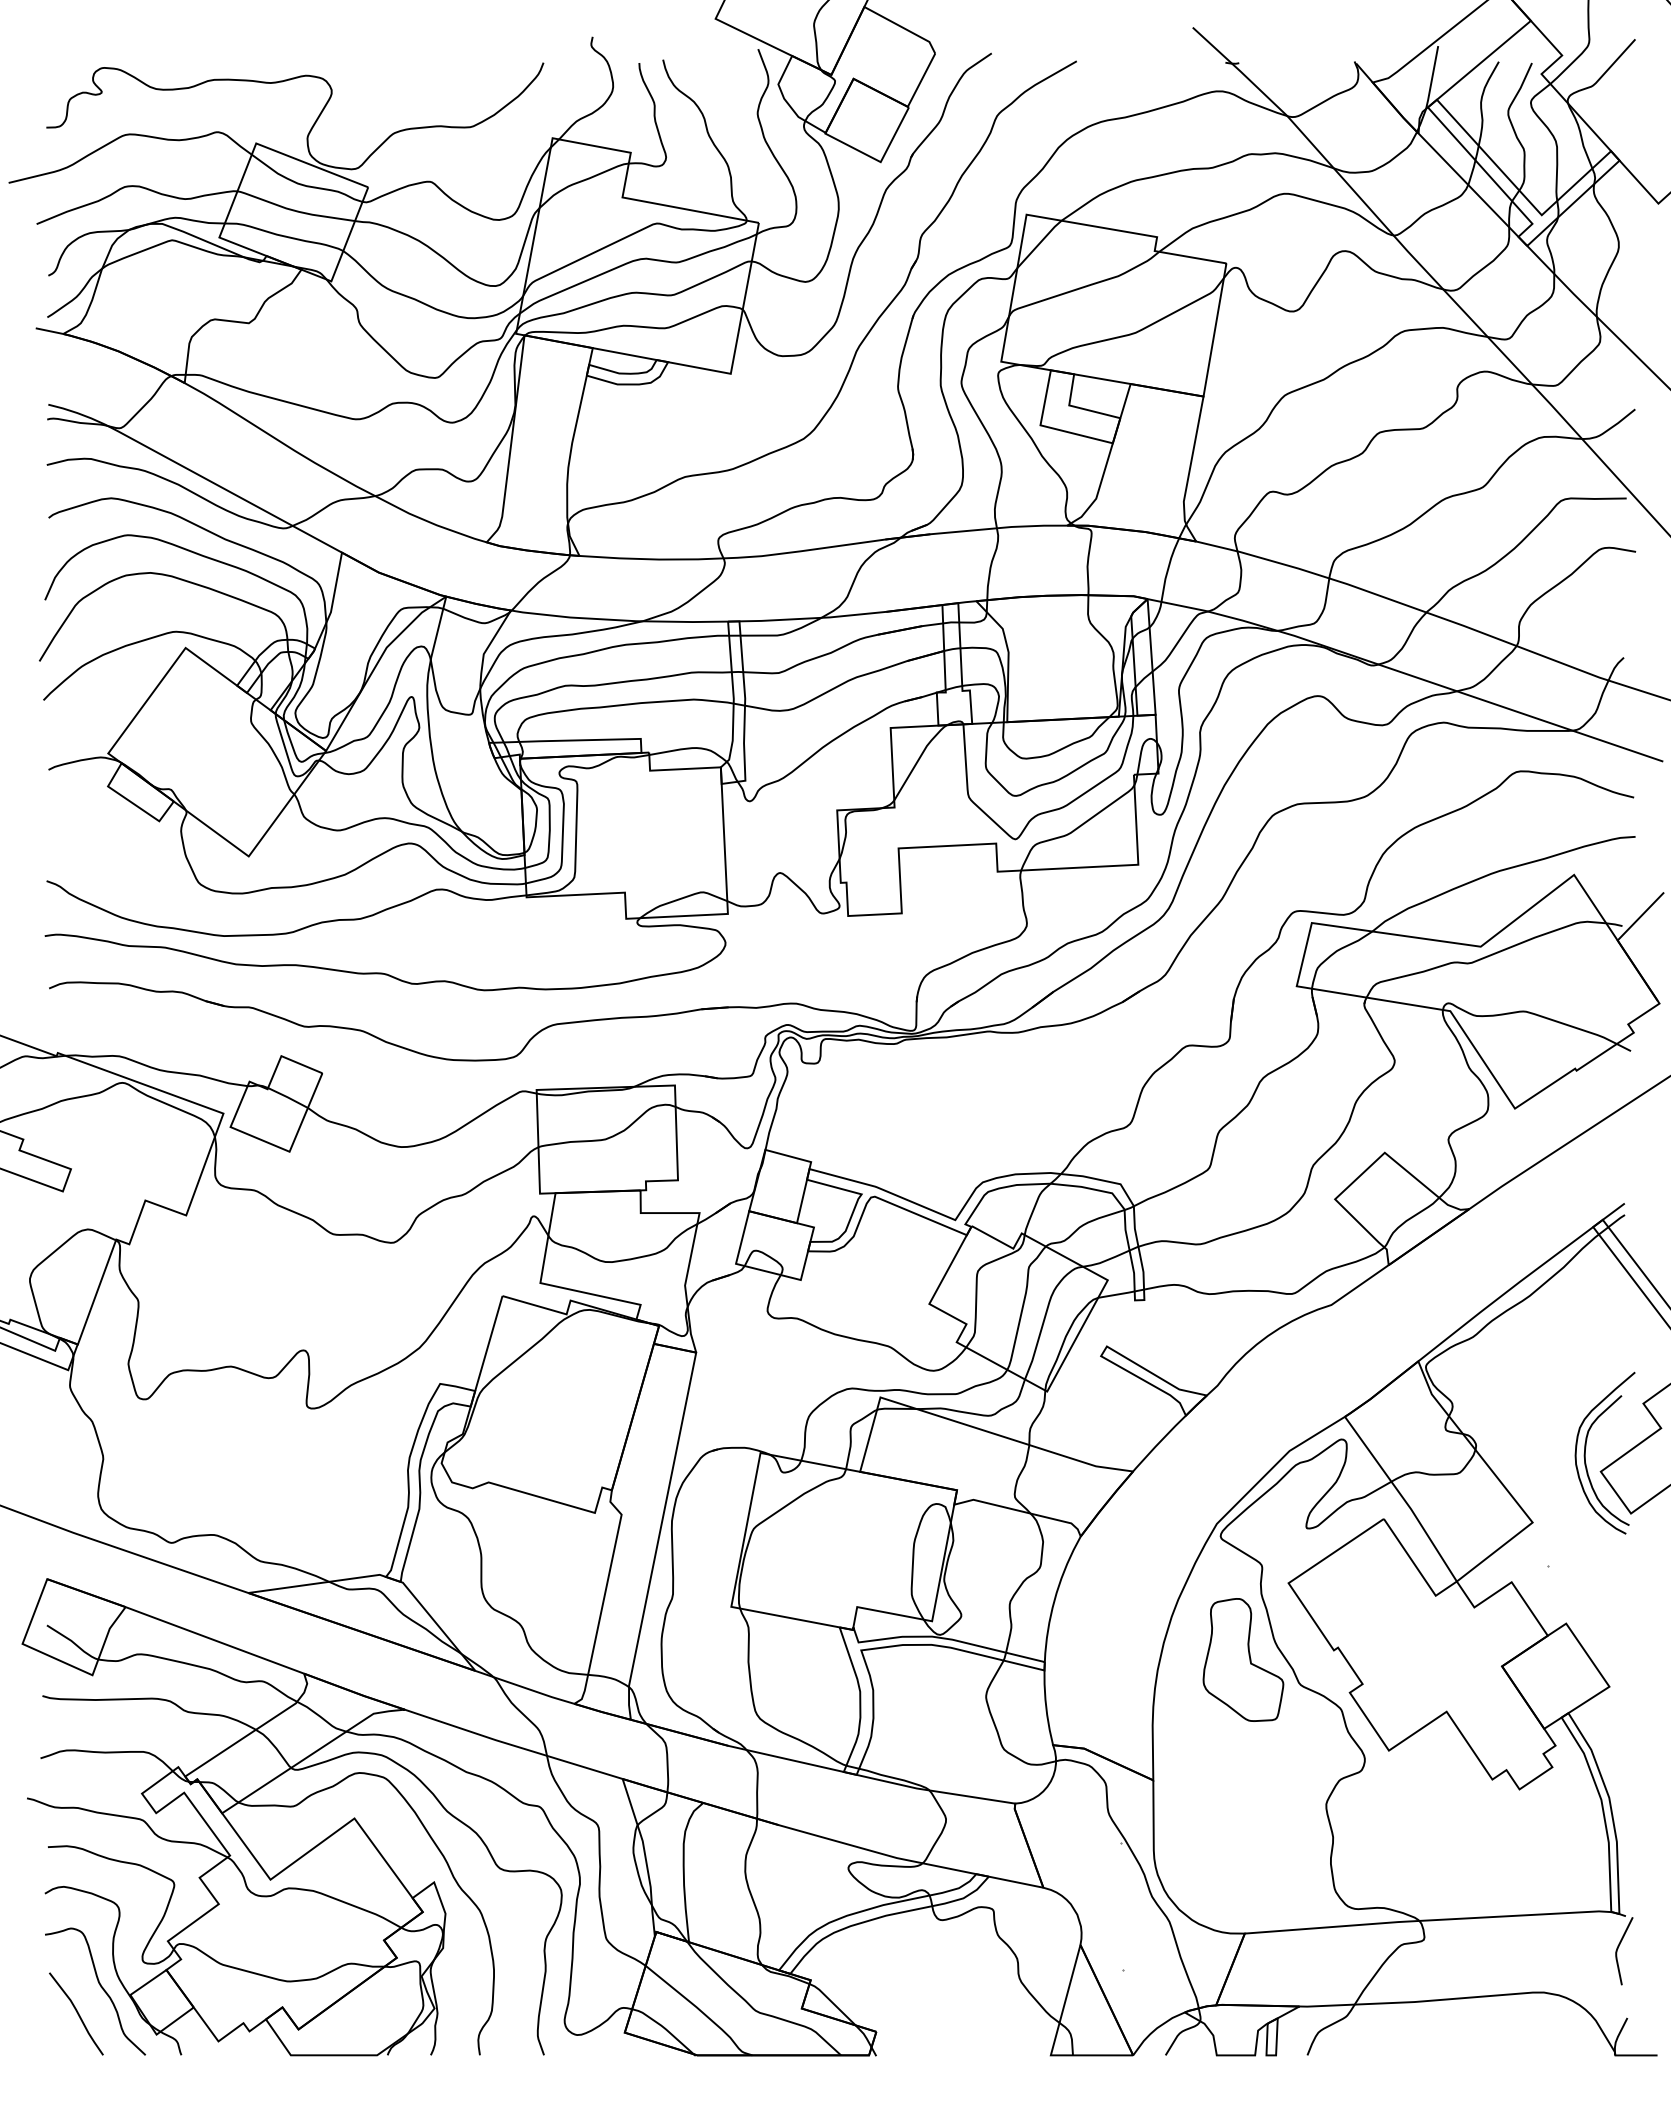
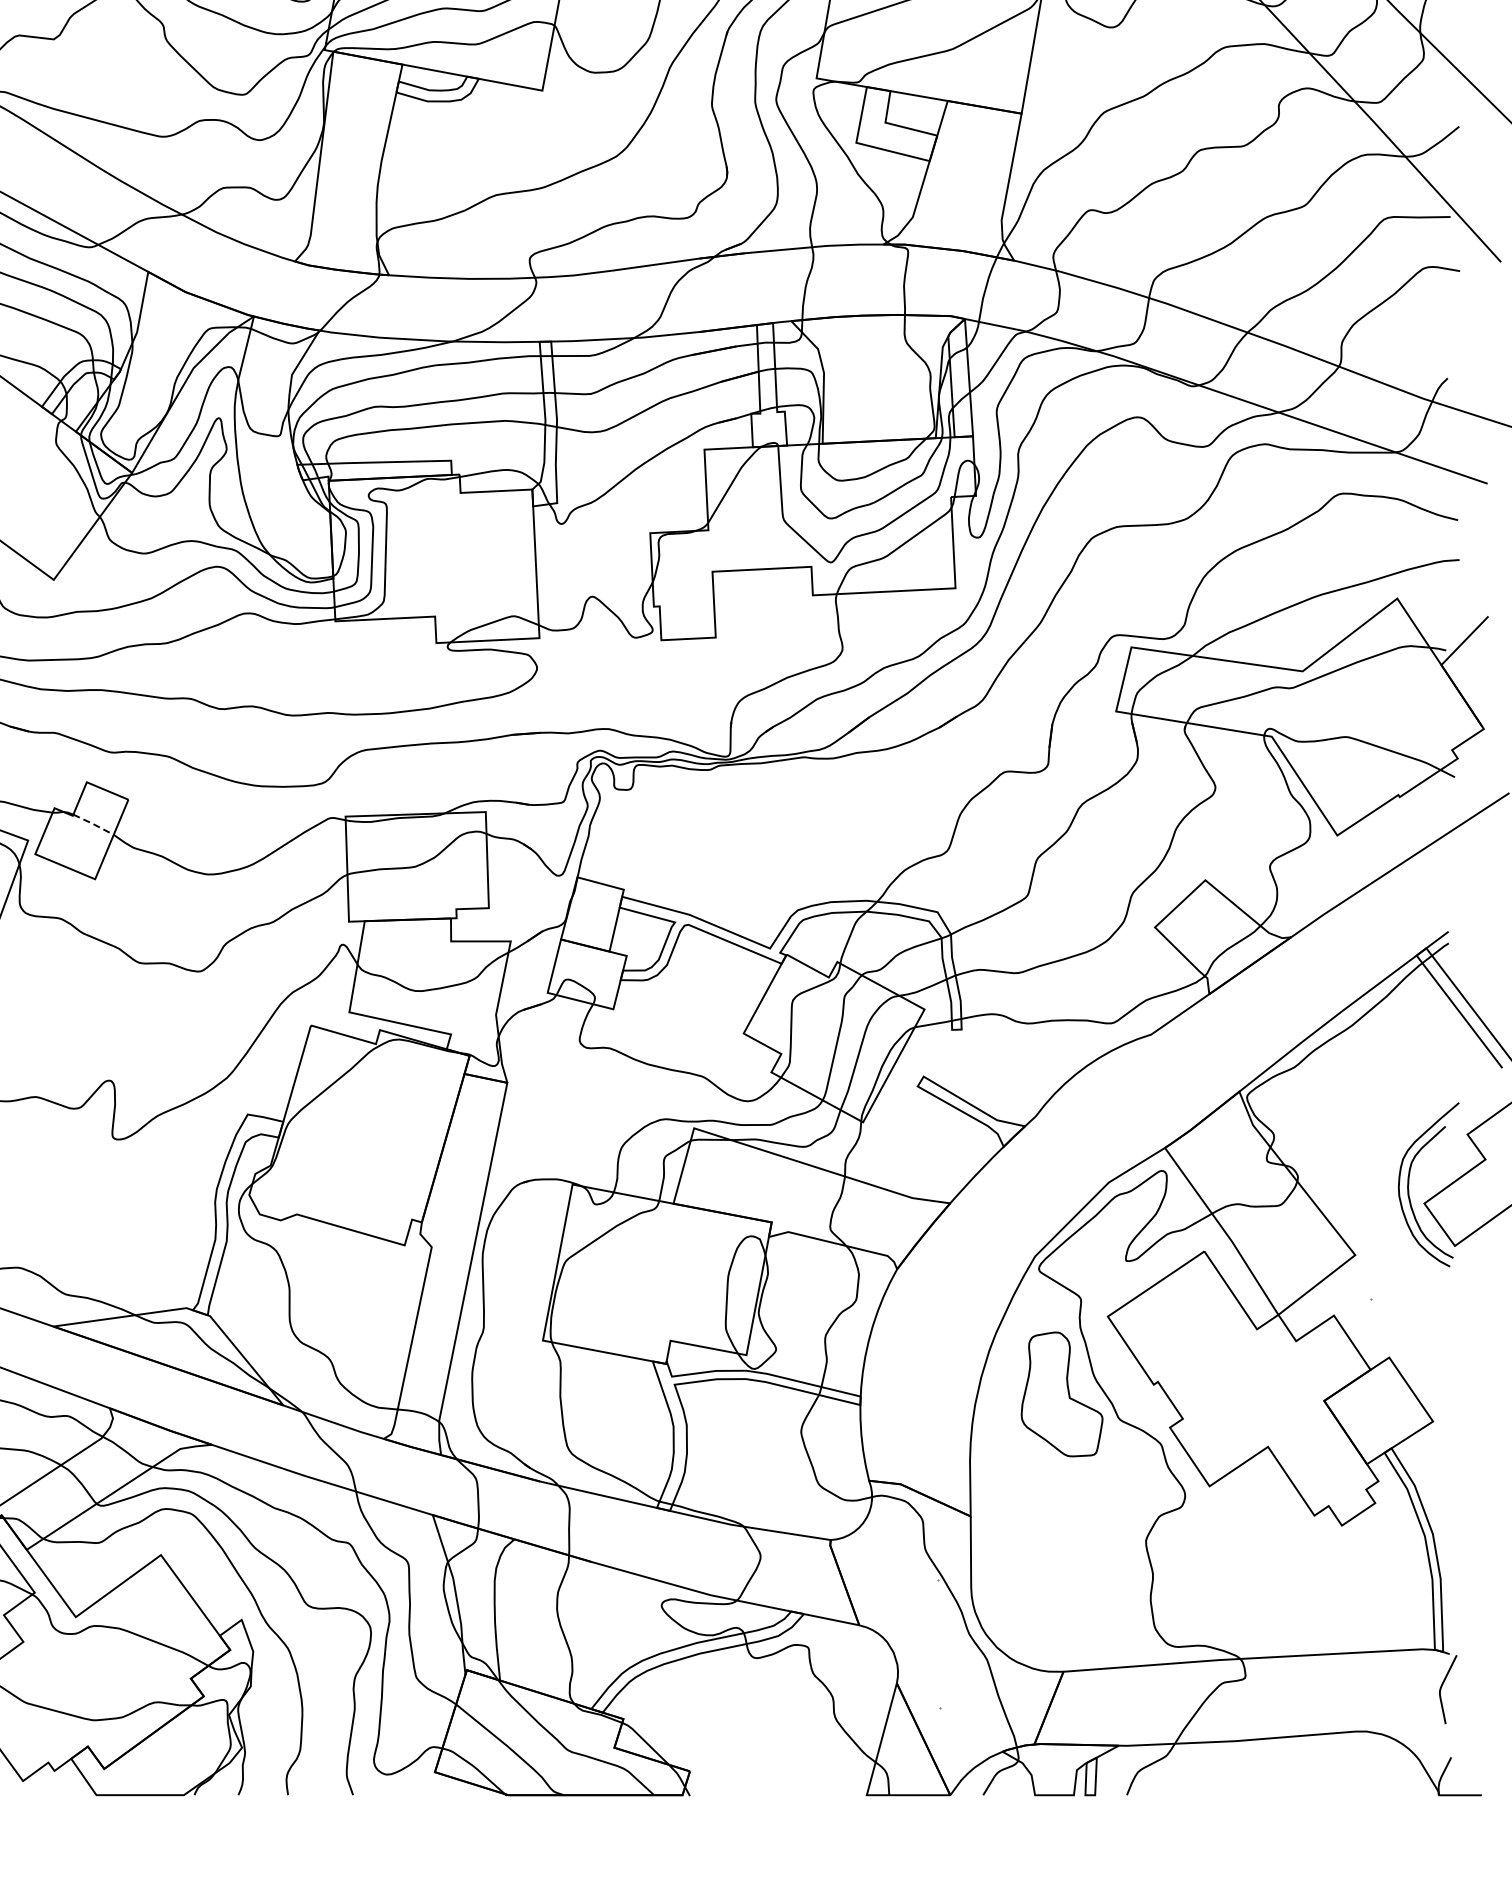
line: (288, 1097) -> (94, 824), solid -> dashed

